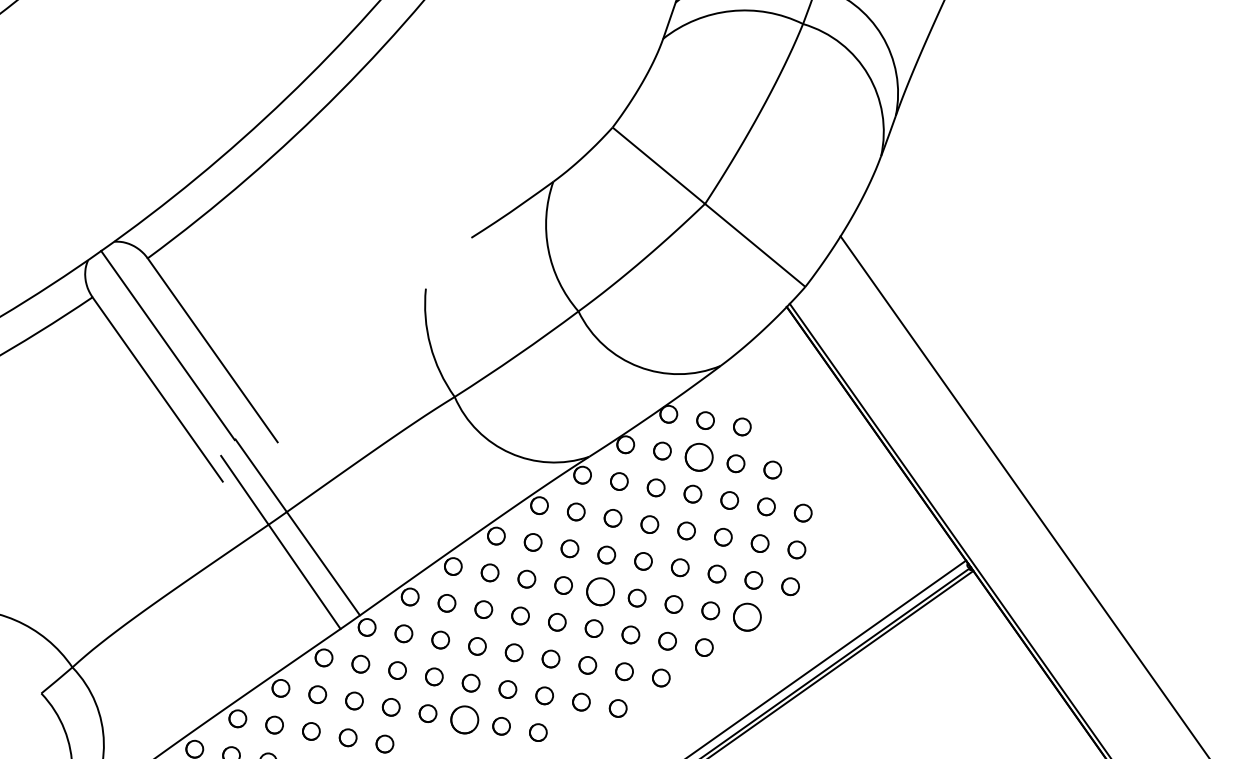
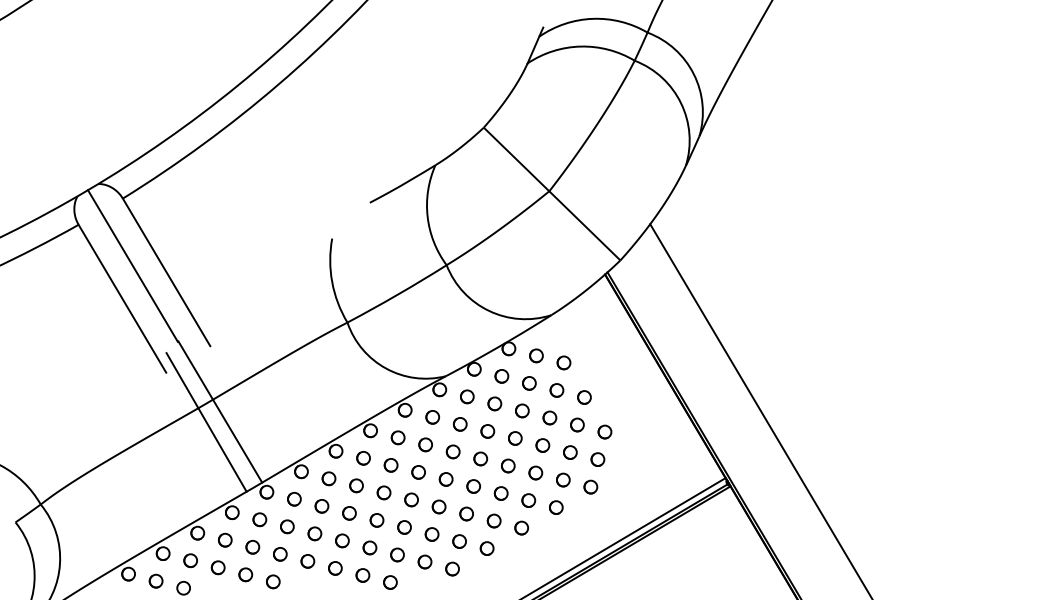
circle: (699, 457) -> (529, 383), size x0.62
part: (599, 592) -> (445, 479), size x0.62
circle: (747, 616) -> (556, 507), size x0.62
circle: (464, 720) -> (335, 568), size x0.62

